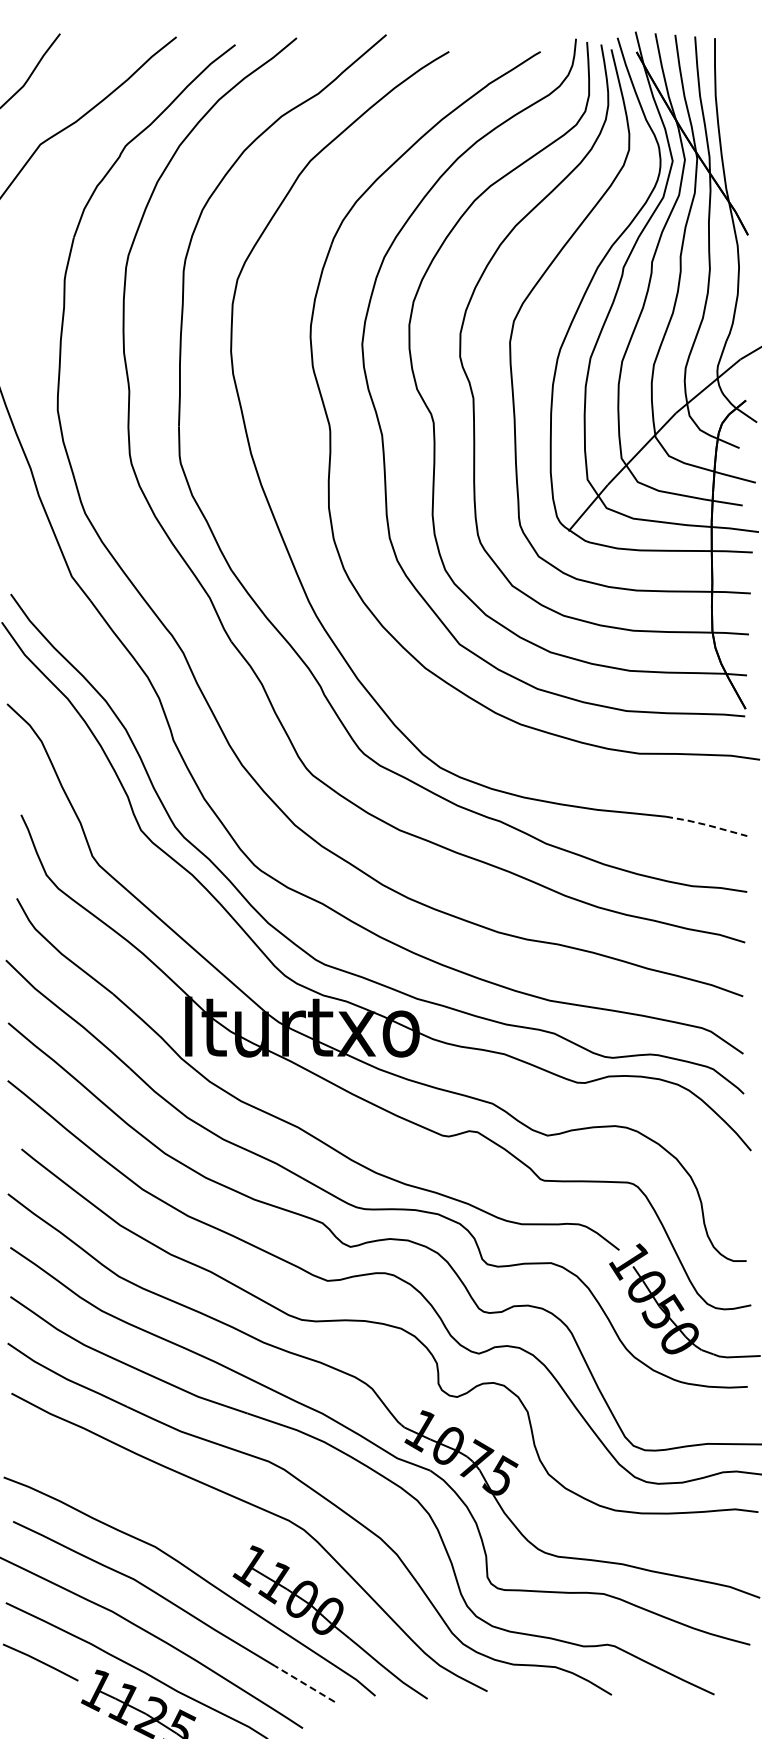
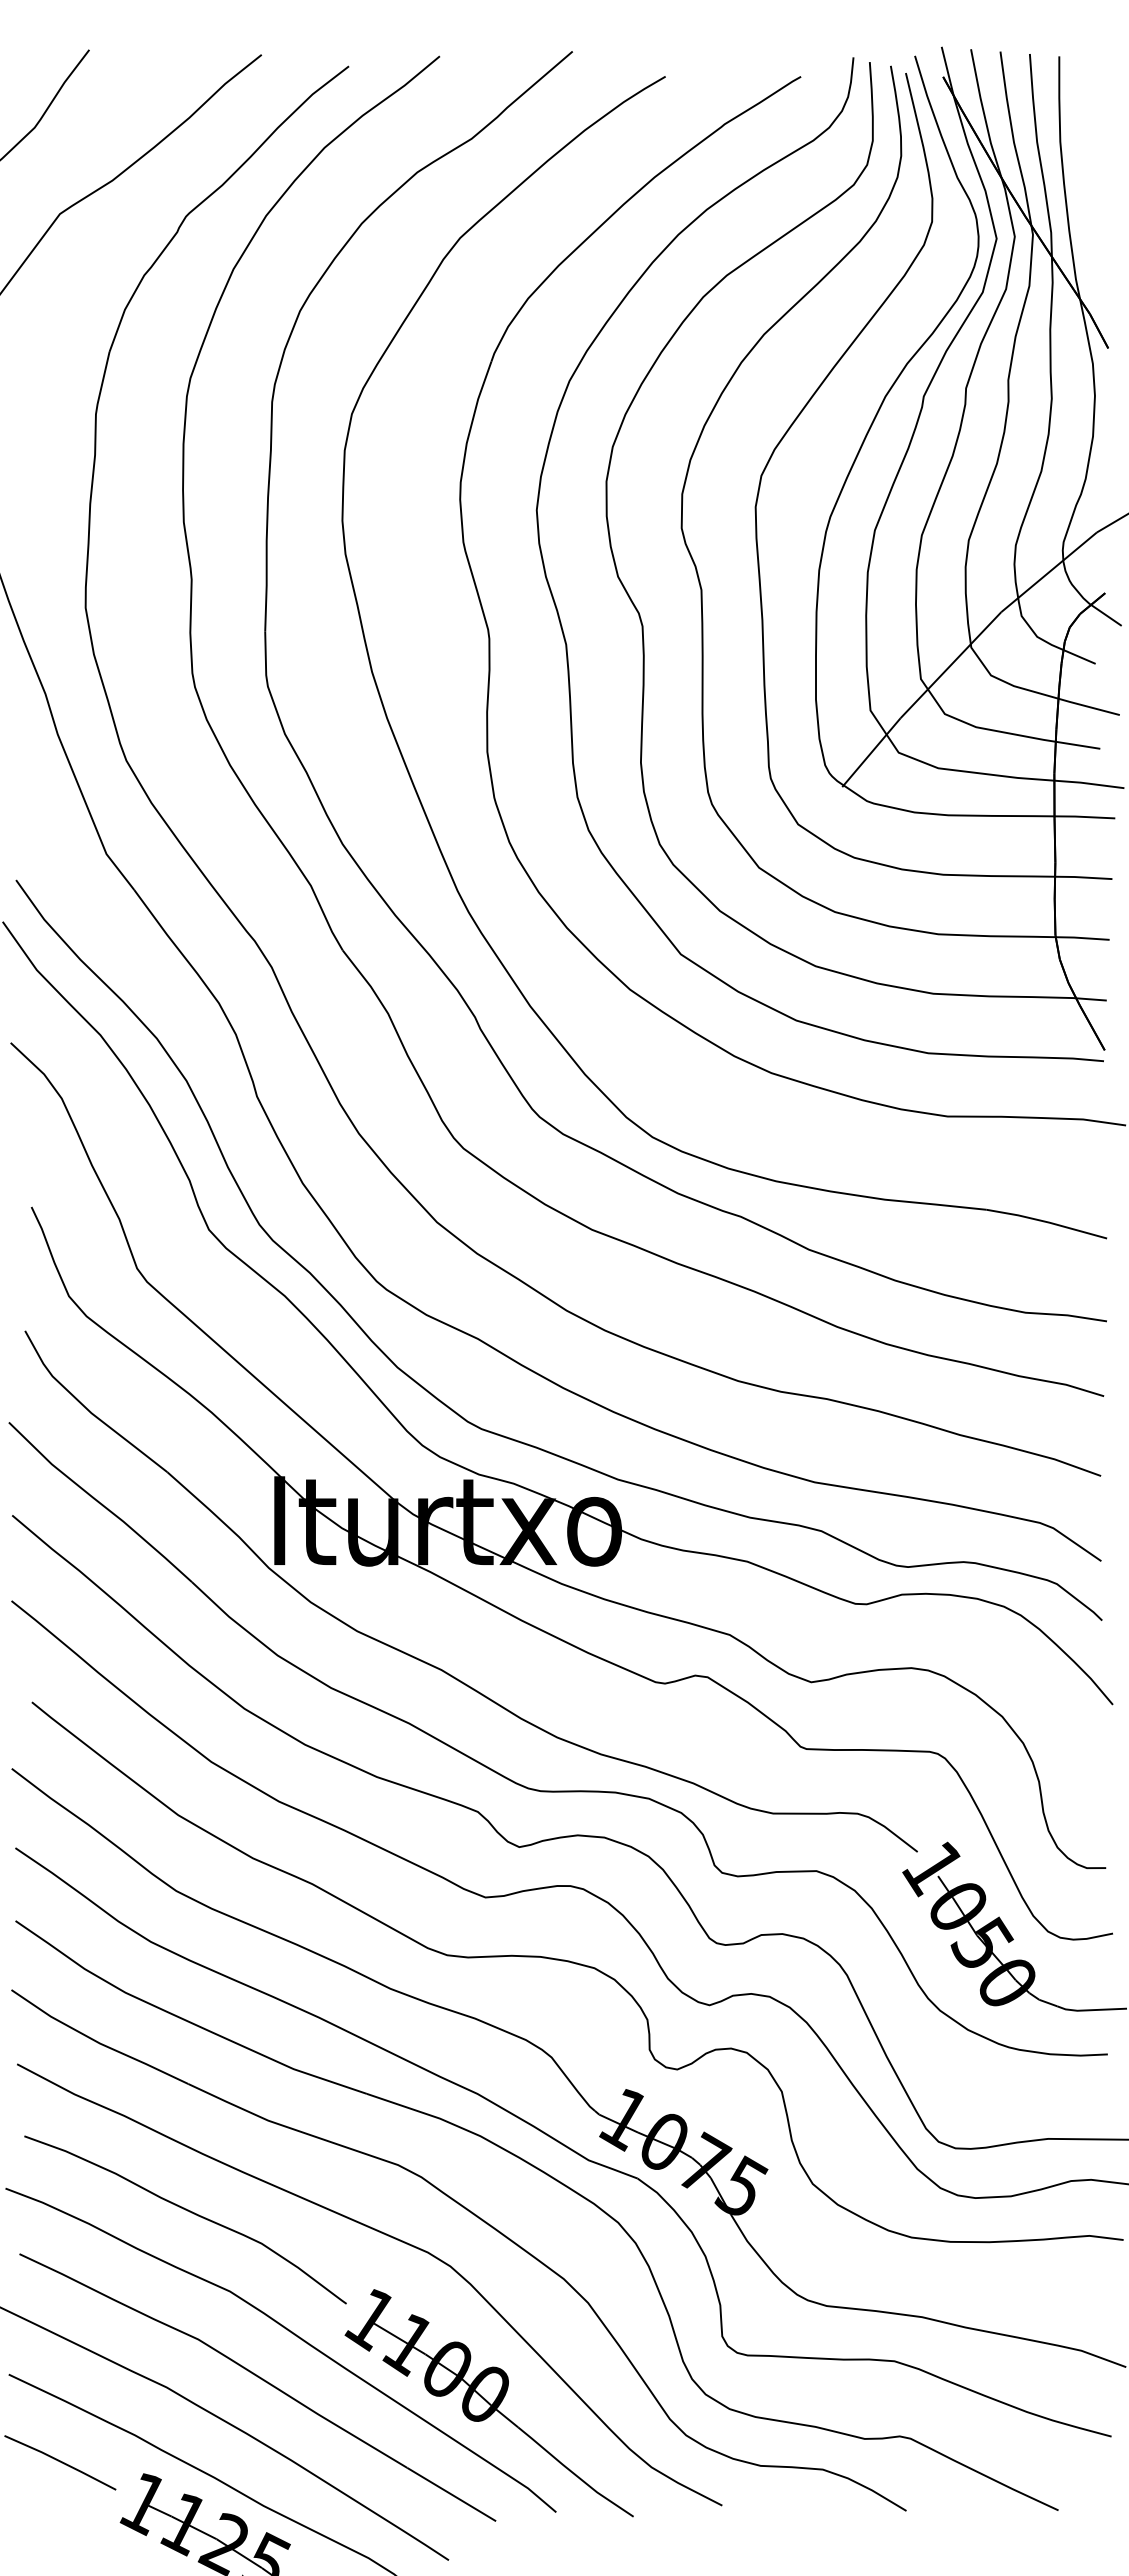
line: (707, 825) -> (1048, 1222), dashed -> solid
curve: (126, 1493) -> (187, 2212), added
line: (304, 1683) -> (451, 2493), dashed -> solid

